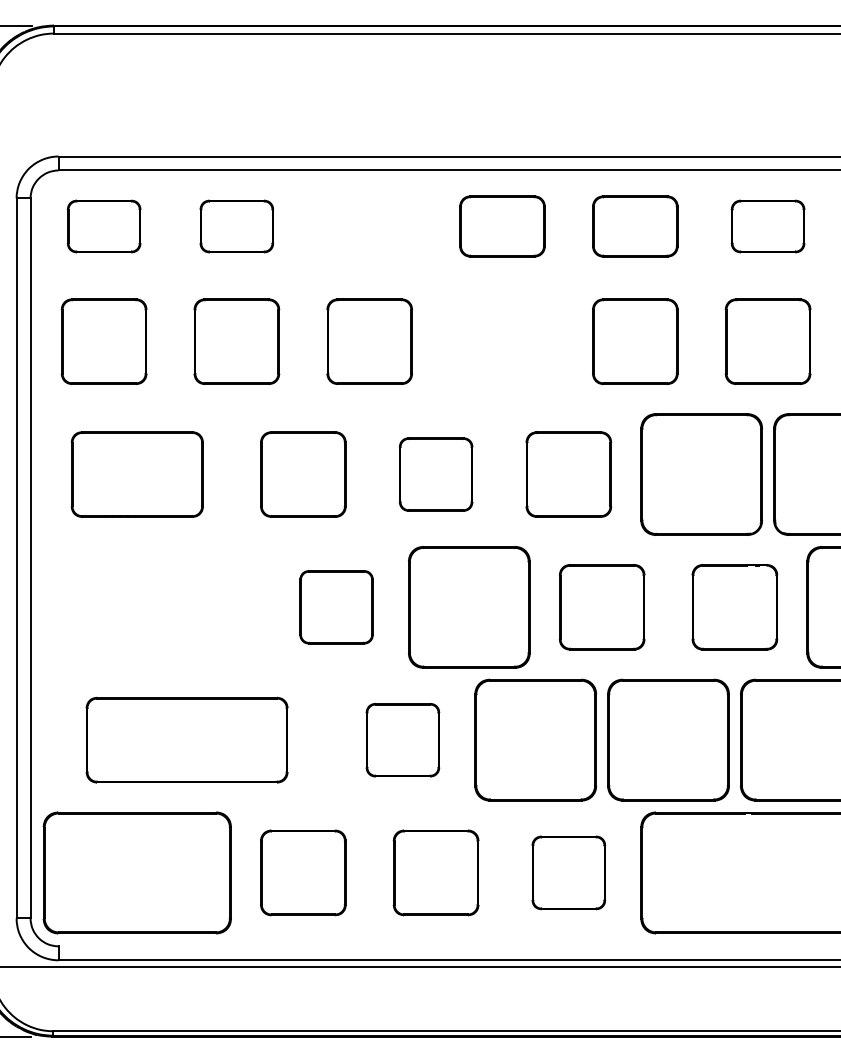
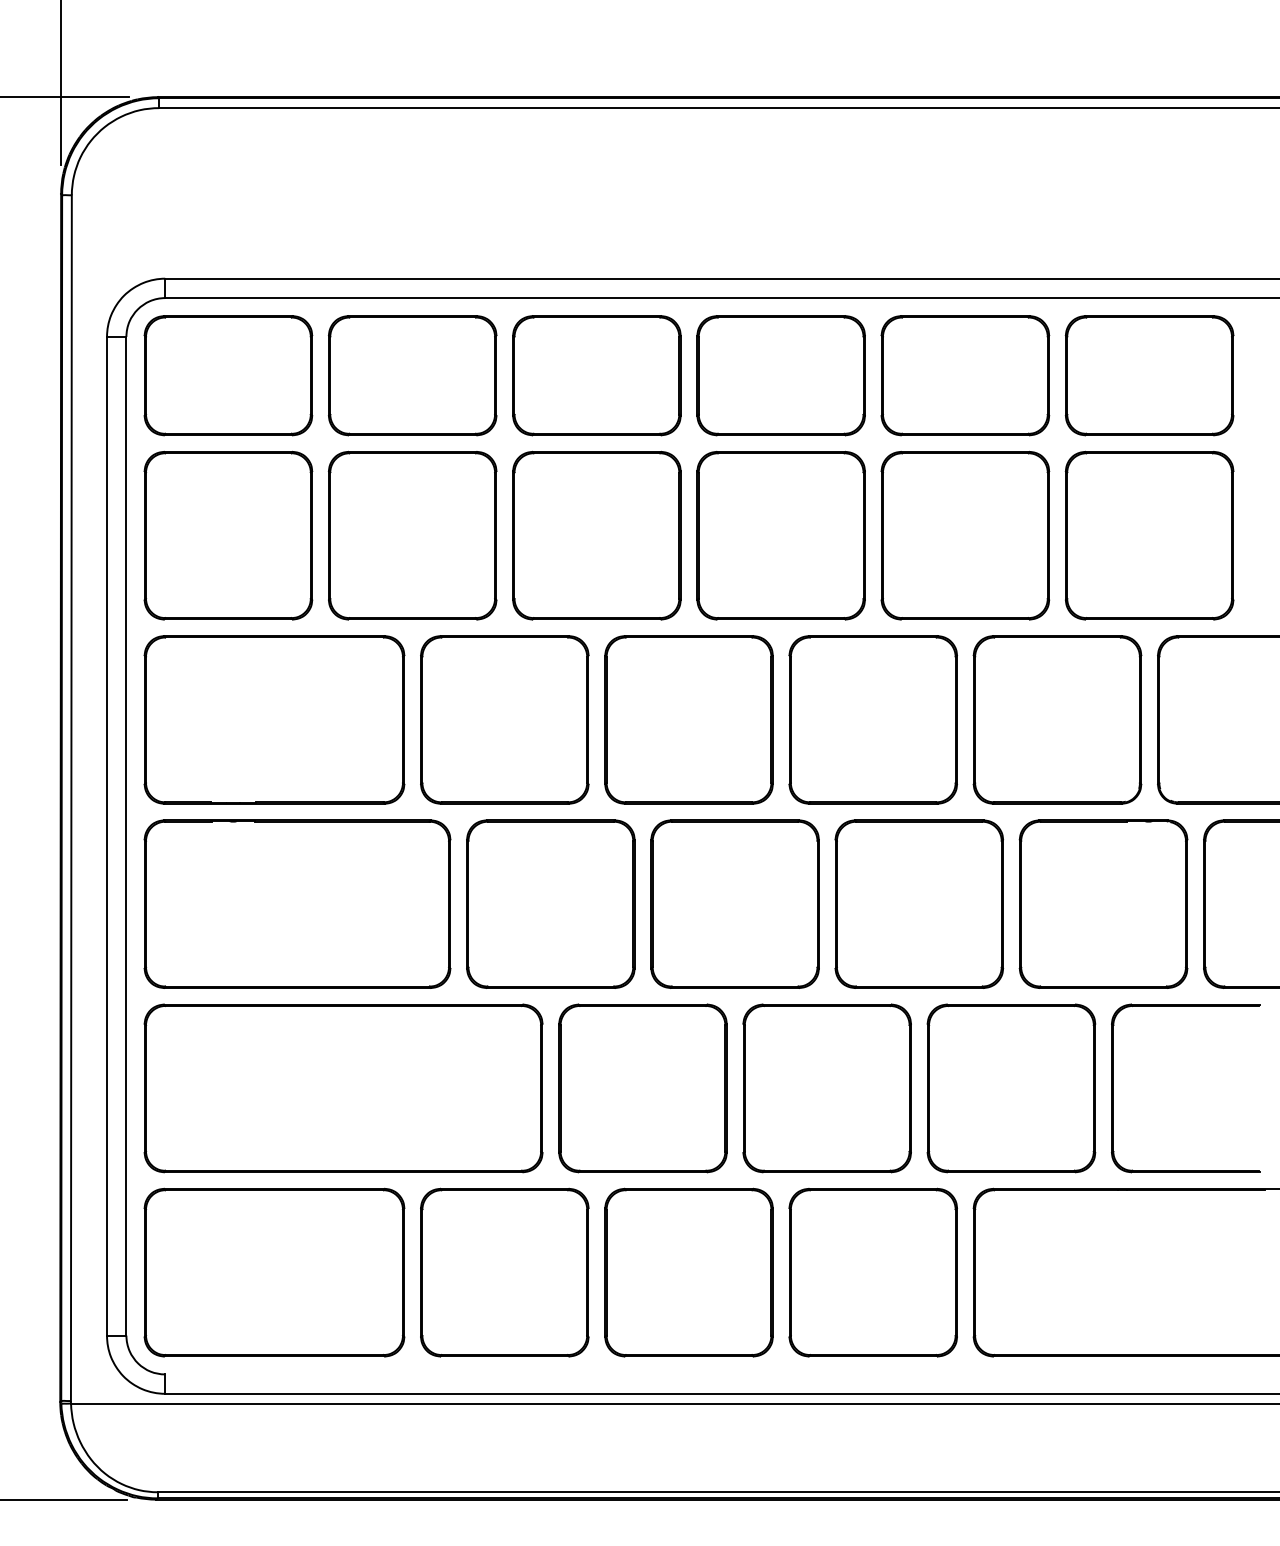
part: (104, 226) -> (228, 375), size x1.67
part: (236, 226) -> (412, 375), size x1.67
part: (369, 226) -> (596, 375), added
part: (502, 226) -> (780, 375), size x1.43
part: (635, 226) -> (965, 375), size x1.43
part: (768, 226) -> (1149, 375), size x1.67
part: (104, 341) -> (228, 535), size x1.43
part: (236, 341) -> (412, 535), size x1.43
part: (369, 341) -> (596, 535), size x1.43
part: (502, 341) -> (780, 535), added
part: (635, 341) -> (965, 535), size x1.43
part: (768, 341) -> (1149, 535), size x1.43
part: (137, 474) -> (274, 719), size x1.43
part: (303, 474) -> (504, 719), size x1.43
part: (435, 474) -> (688, 719), size x1.67
part: (568, 474) -> (872, 719), size x1.43
part: (153, 606) -> (297, 903), added
part: (336, 606) -> (550, 903), size x1.67
part: (602, 606) -> (919, 903), size x1.43
part: (734, 606) -> (1103, 903), size x1.43
part: (187, 740) -> (343, 1088), size x1.43
part: (402, 740) -> (642, 1088), size x1.67
part: (303, 872) -> (504, 1272), size x1.43
part: (435, 872) -> (688, 1272), size x1.43
part: (568, 872) -> (872, 1272), size x1.67

